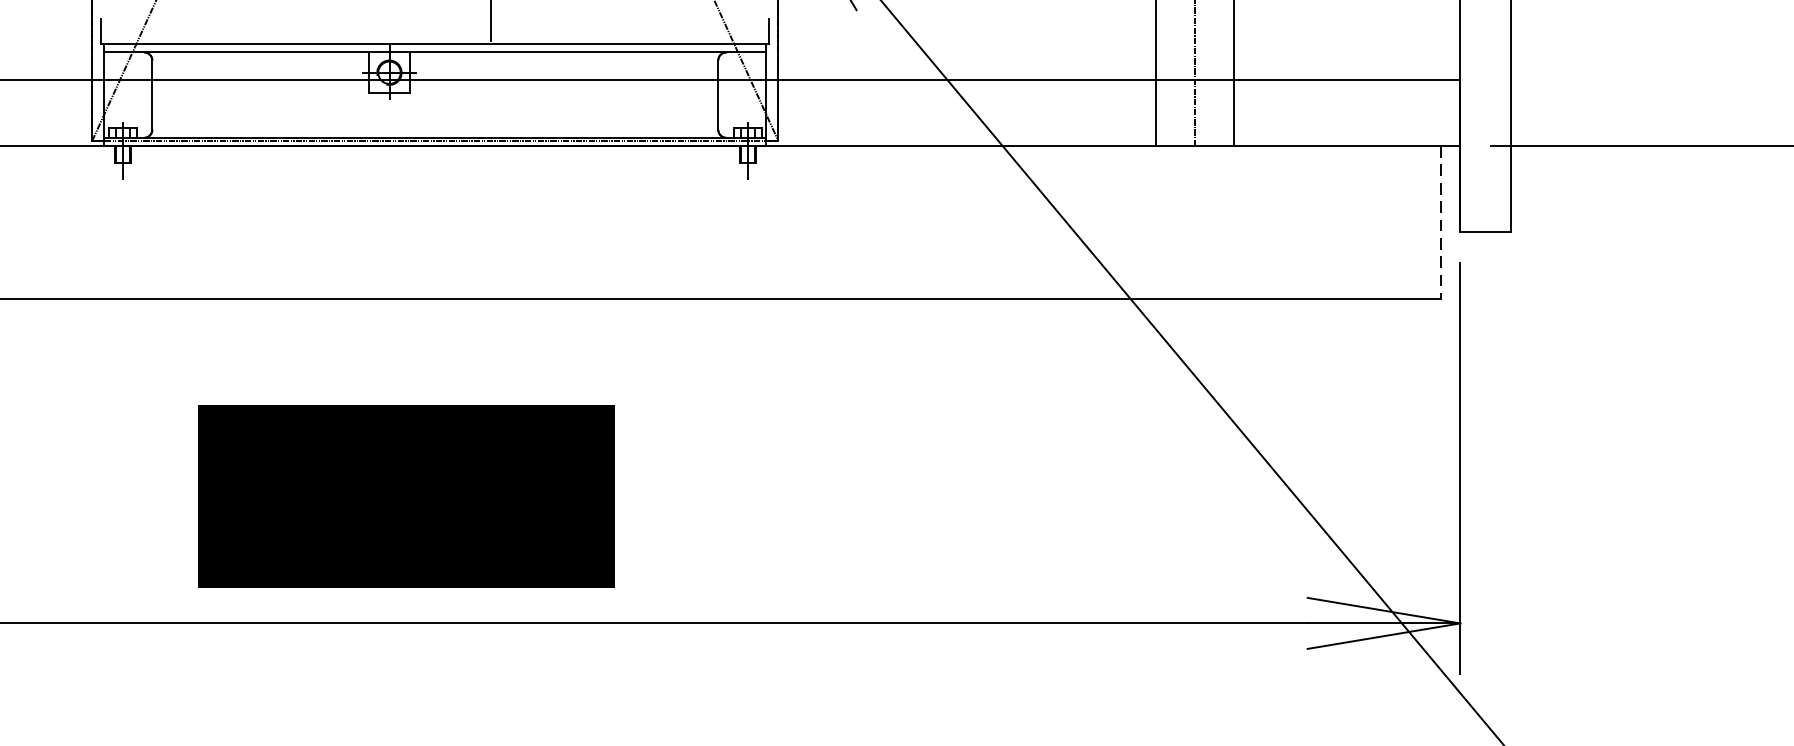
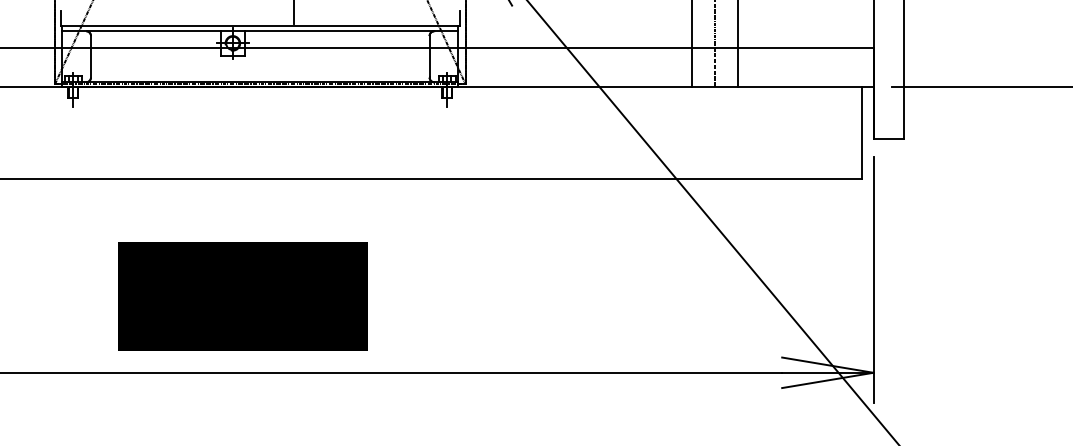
line: (1440, 221) -> (861, 132), dashed -> solid

